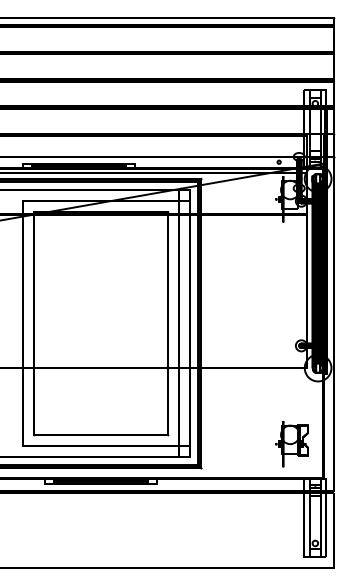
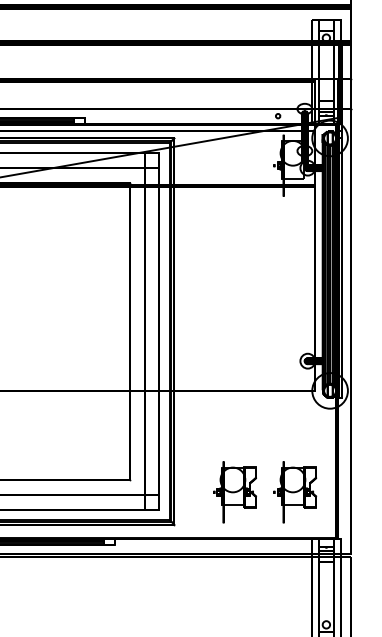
part: (246, 444) -> (234, 492), added

